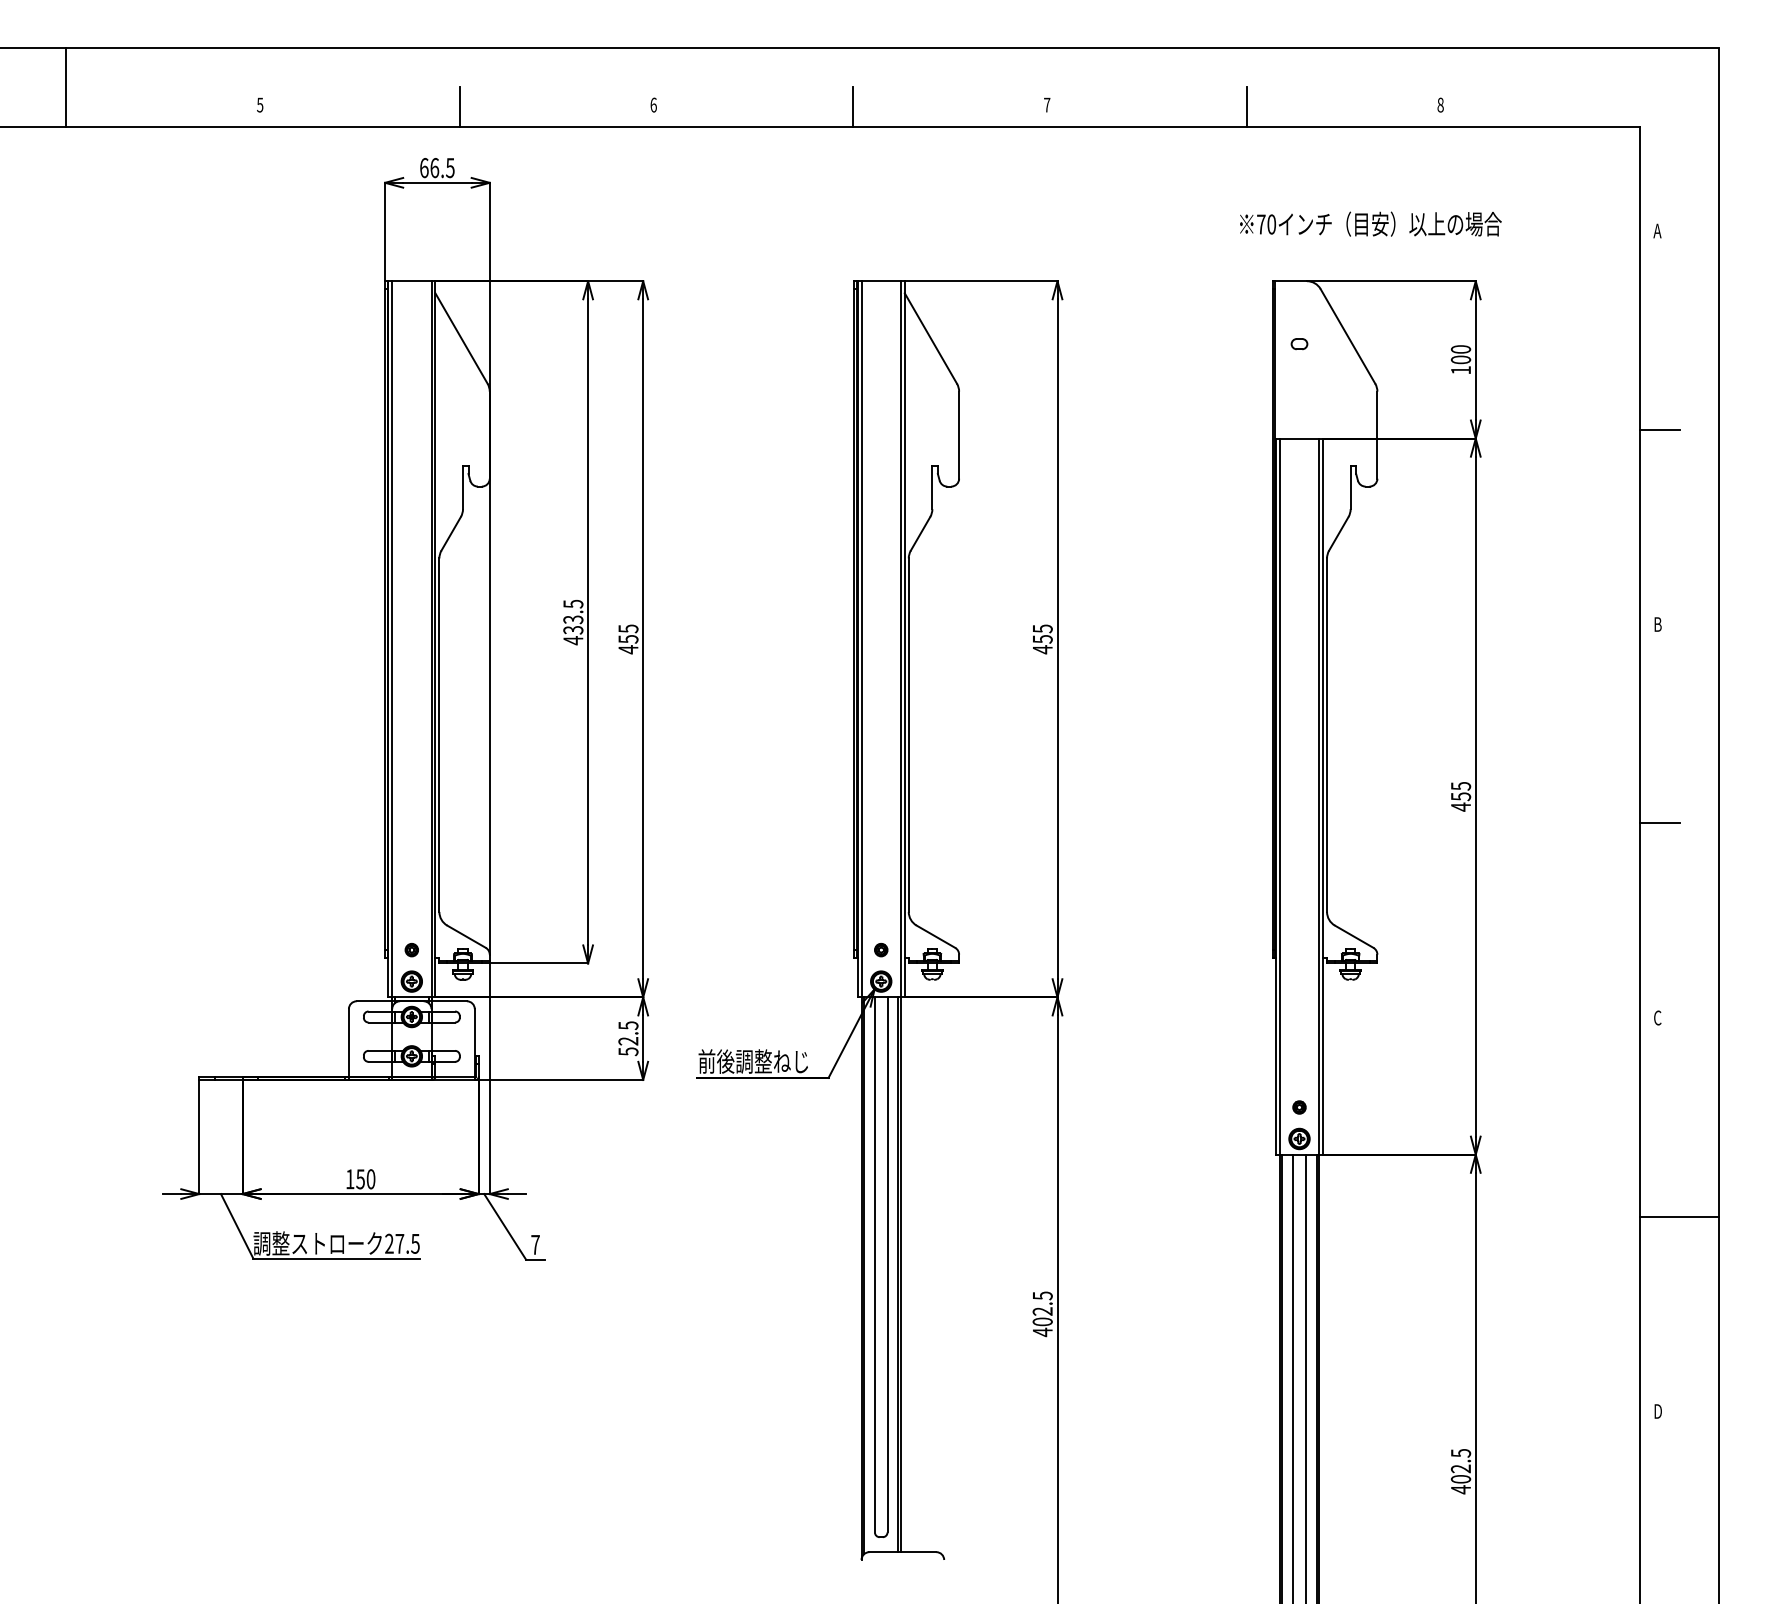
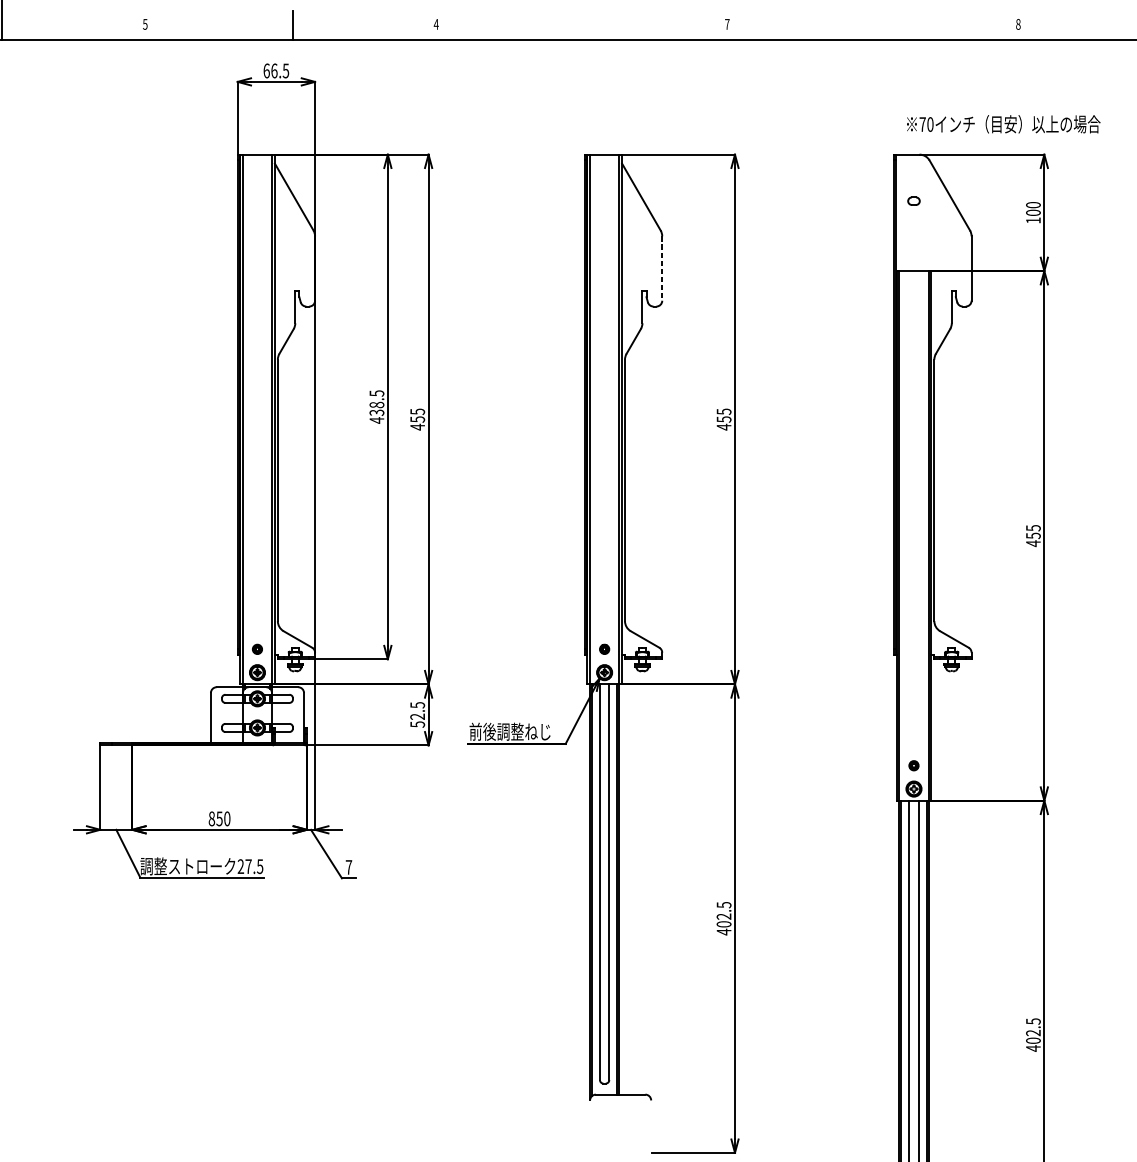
text: (653, 104) -> (436, 23), 6 -> 4
line: (853, 106) -> (584, 25), removed
line: (1246, 106) -> (874, 25), removed
text: (1370, 223) -> (1003, 123), moved
line: (959, 435) -> (662, 268), solid -> dashed
text: (573, 619) -> (377, 404), 433.5 -> 438.5
text: (350, 1179) -> (212, 819), 150 -> 850

